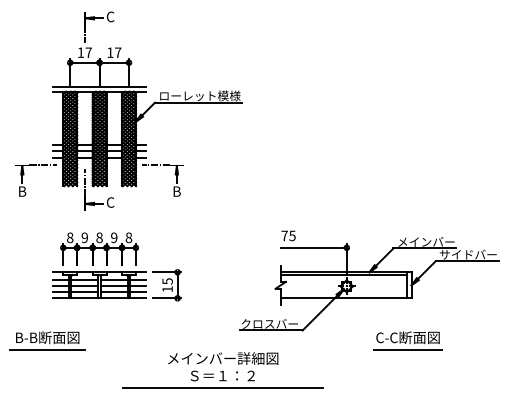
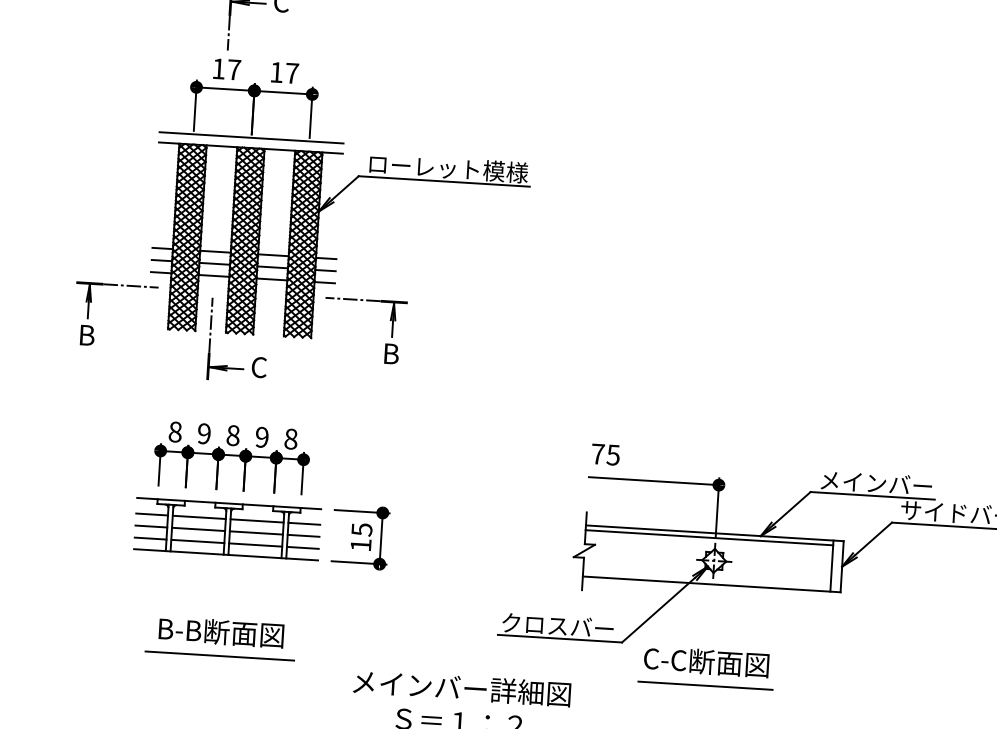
part: (47, 340) -> (220, 637), moved
part: (407, 340) -> (705, 667), moved

